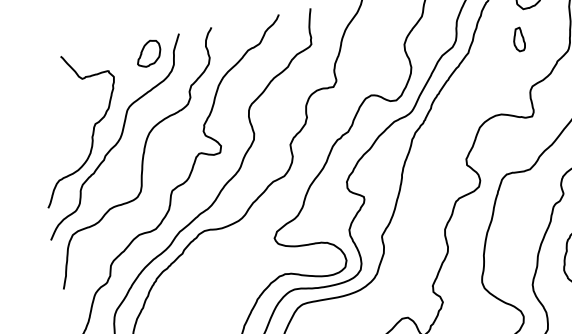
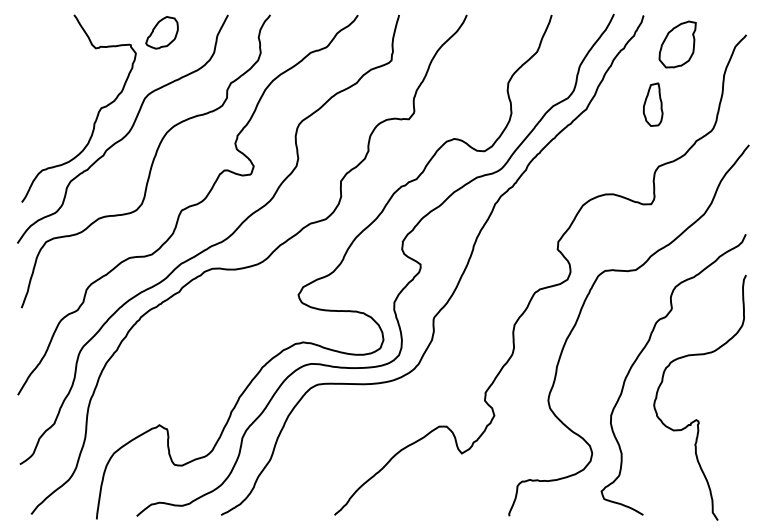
part: (518, 39) -> (652, 104), size x1.43
part: (148, 53) -> (161, 32), moved

